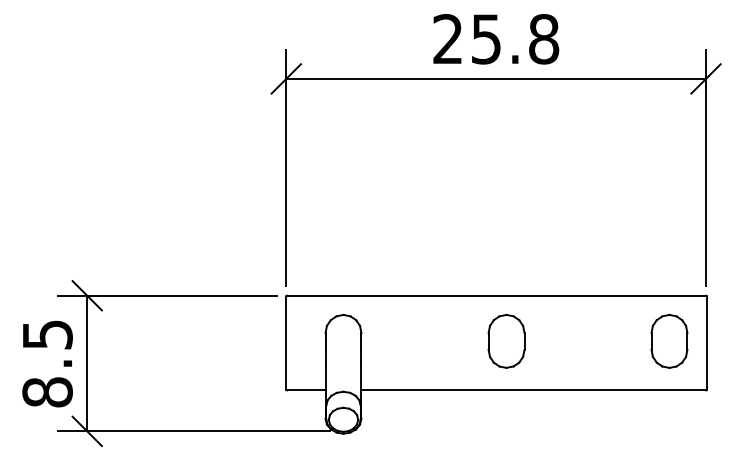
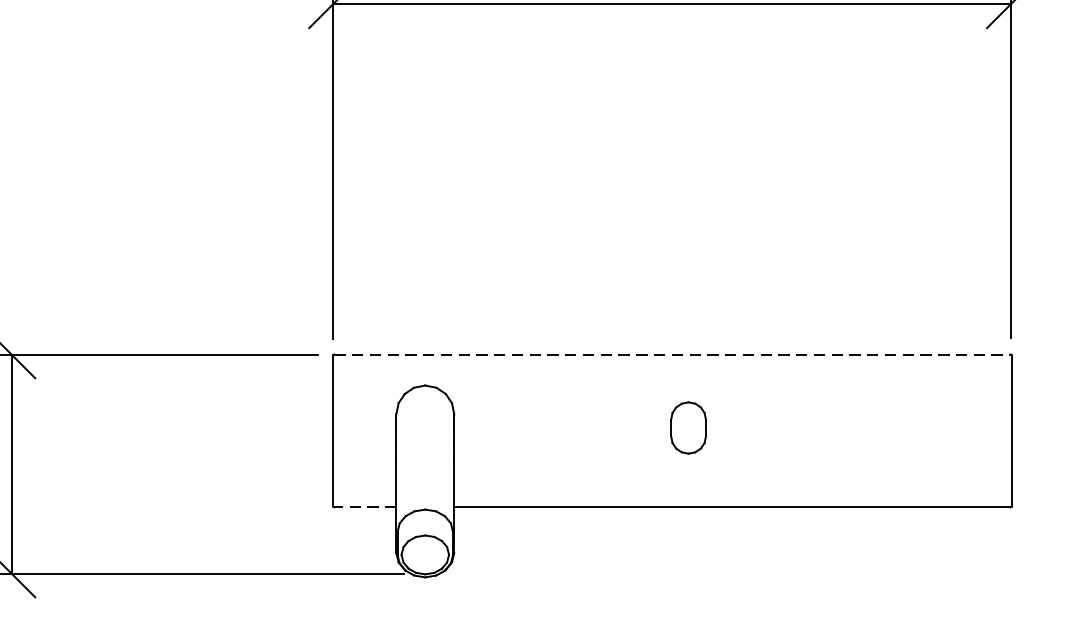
line: (497, 295) -> (673, 354), solid -> dashed
part: (506, 340) -> (688, 426), size x0.6
part: (669, 340) -> (951, 426), removed
line: (305, 390) -> (363, 507), solid -> dashed

